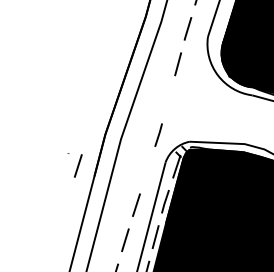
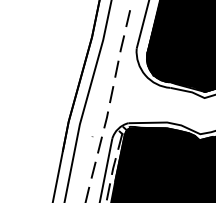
line: (168, 99) -> (111, 94), added
part: (73, 164) -> (96, 144), moved

